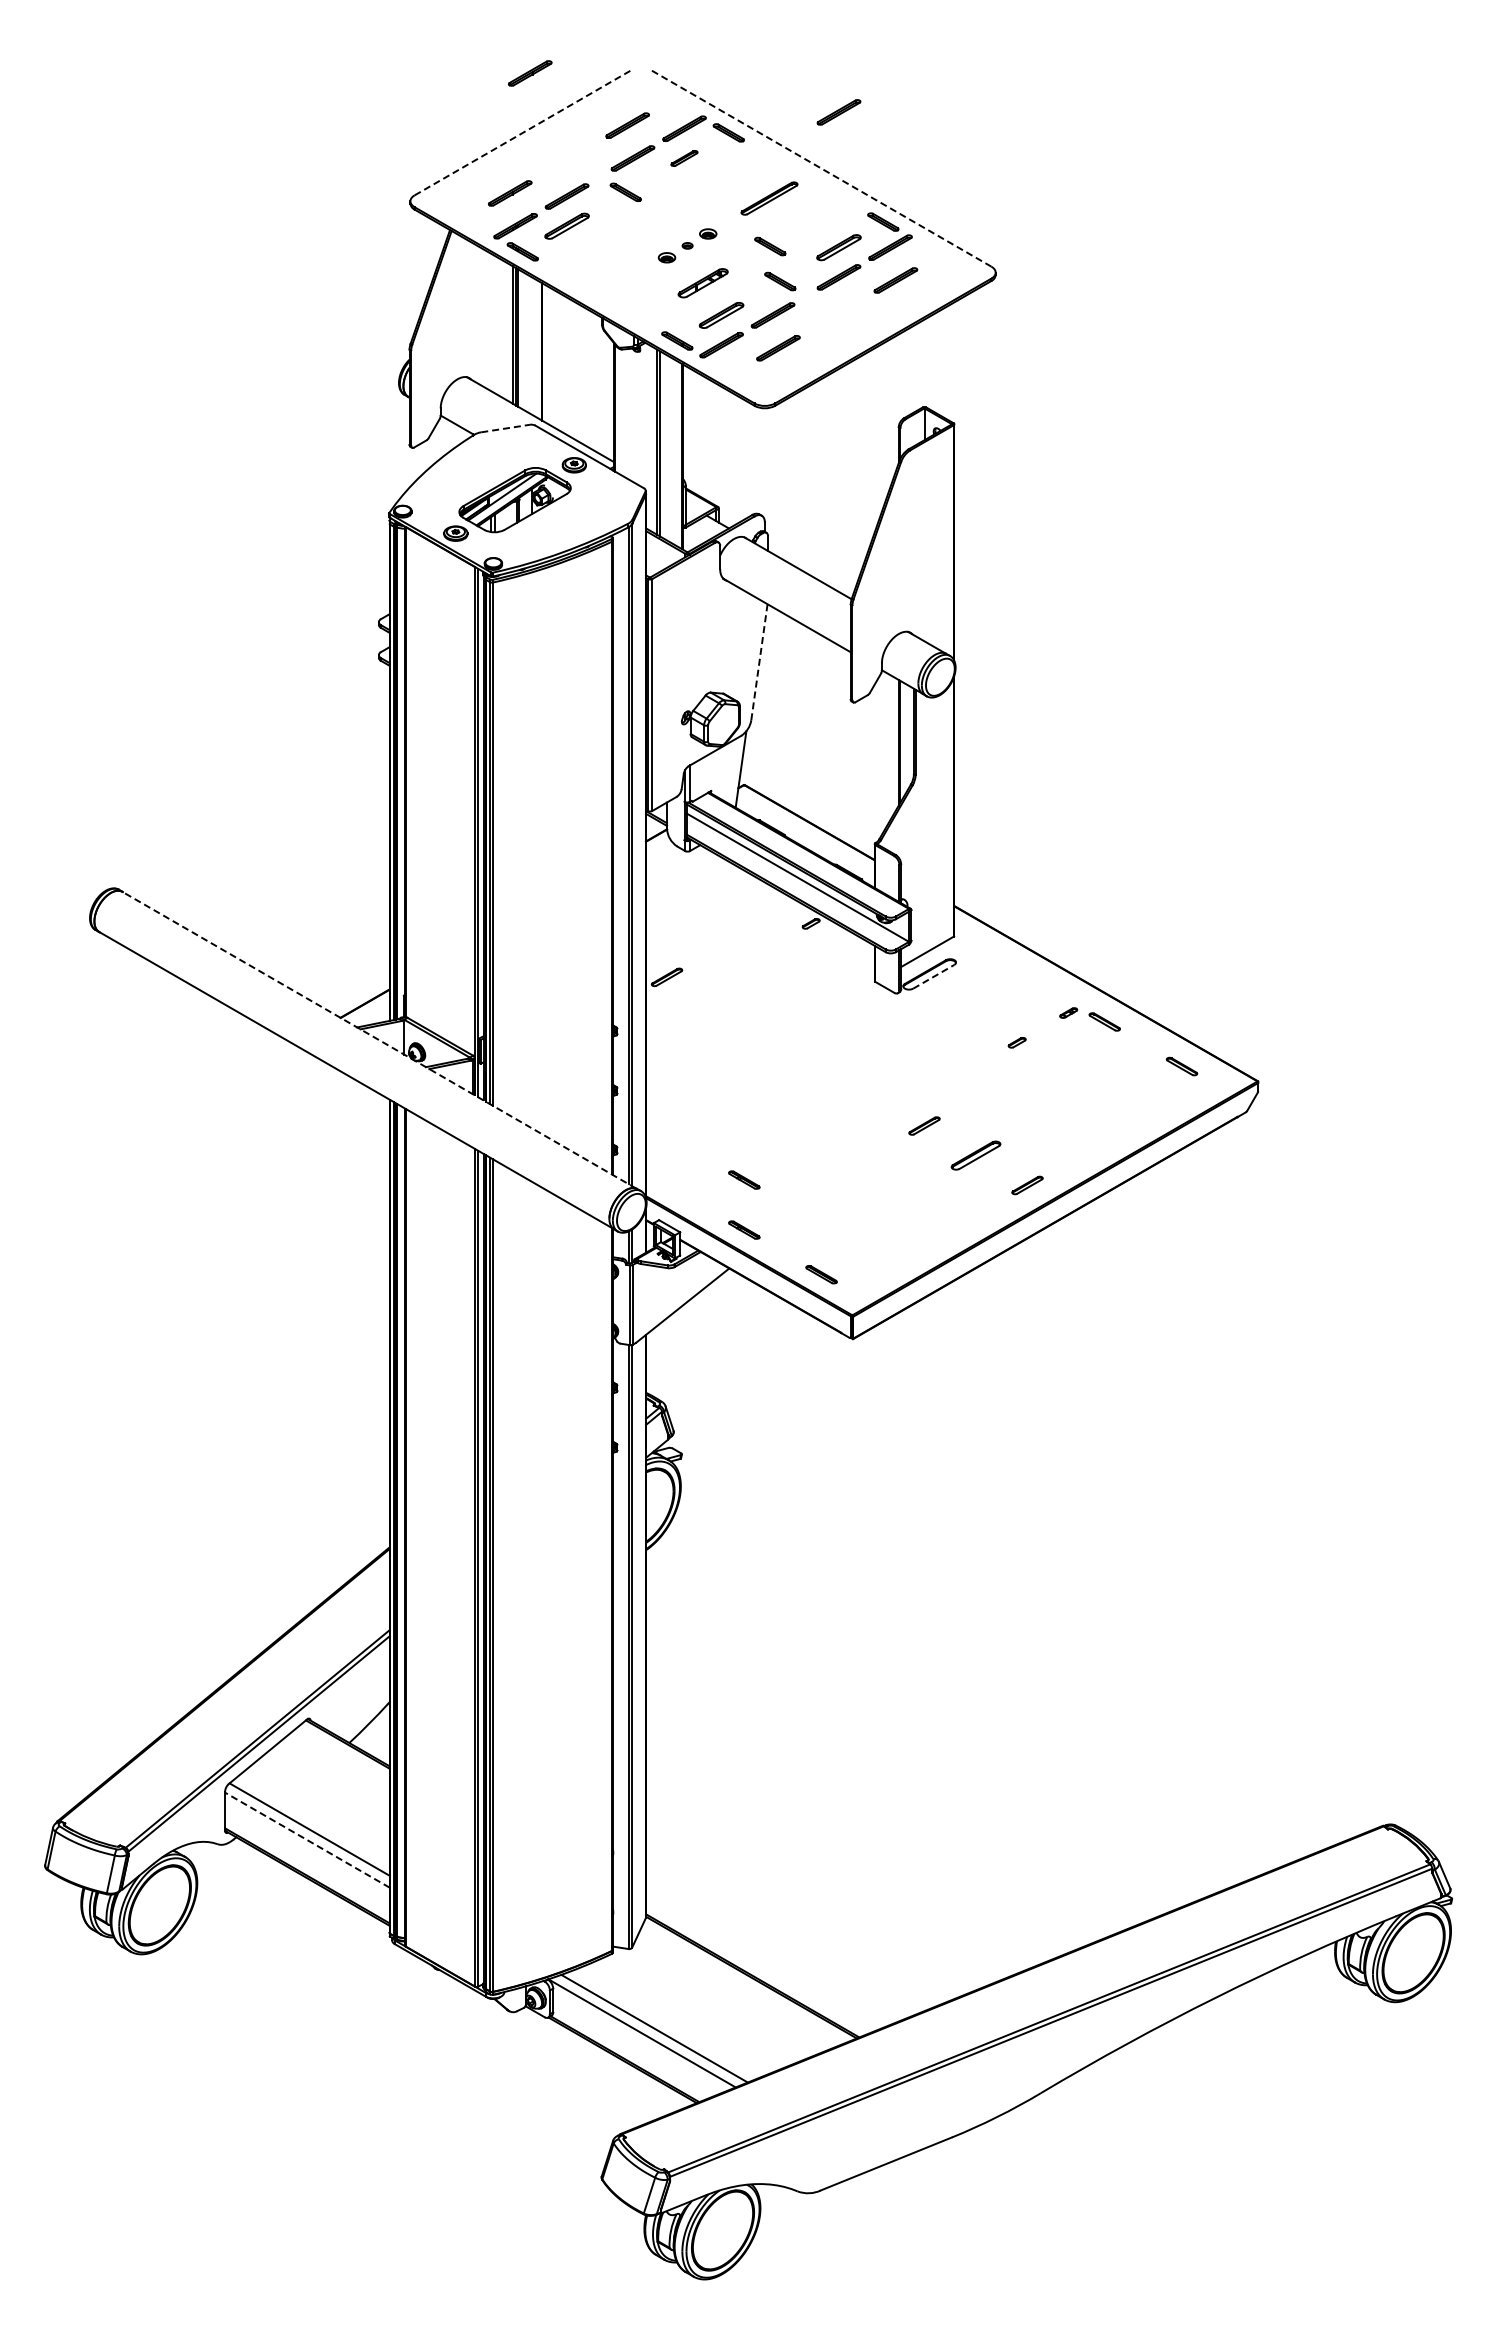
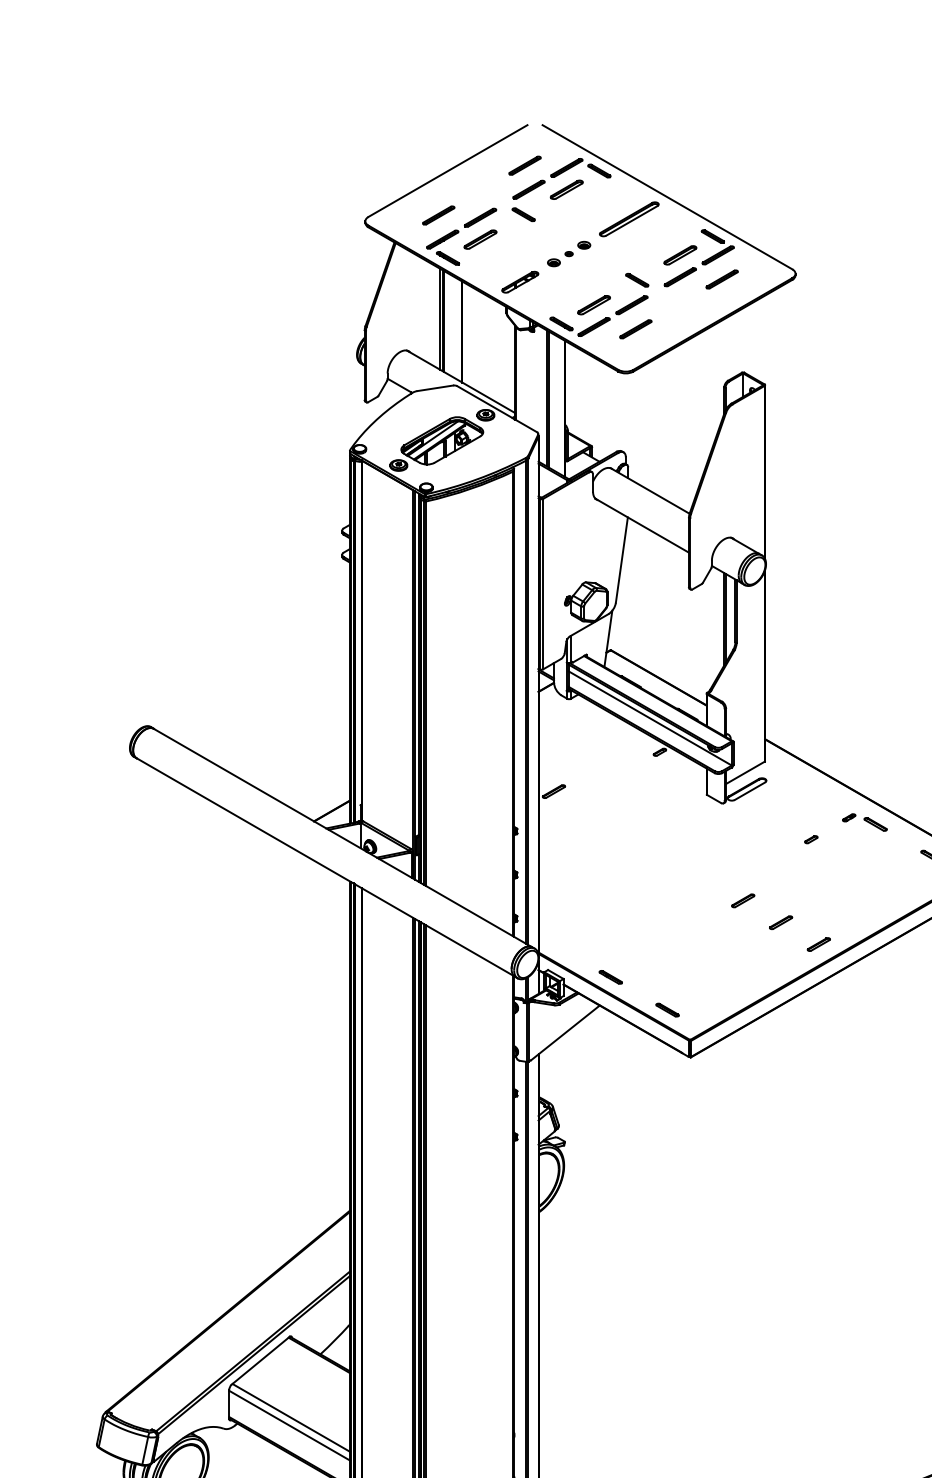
part: (530, 73) -> (453, 127), removed
part: (838, 112) -> (679, 156), removed
line: (522, 132) -> (447, 170), dashed -> solid
part: (684, 158) -> (566, 189), size x1.67
line: (821, 168) -> (667, 197), dashed -> solid
part: (769, 198) -> (629, 219), size x1.43
part: (770, 246) -> (630, 254), removed
part: (702, 283) -> (519, 282), moved
line: (505, 428) -> (435, 388), dashed -> solid
line: (759, 662) -> (621, 560), dashed -> solid
line: (933, 976) -> (749, 790), dashed -> solid
line: (379, 1040) -> (342, 838), dashed -> solid
part: (975, 1155) -> (780, 922), size x0.62
part: (744, 1179) -> (610, 940), removed
line: (307, 1839) -> (289, 1425), dashed -> solid

